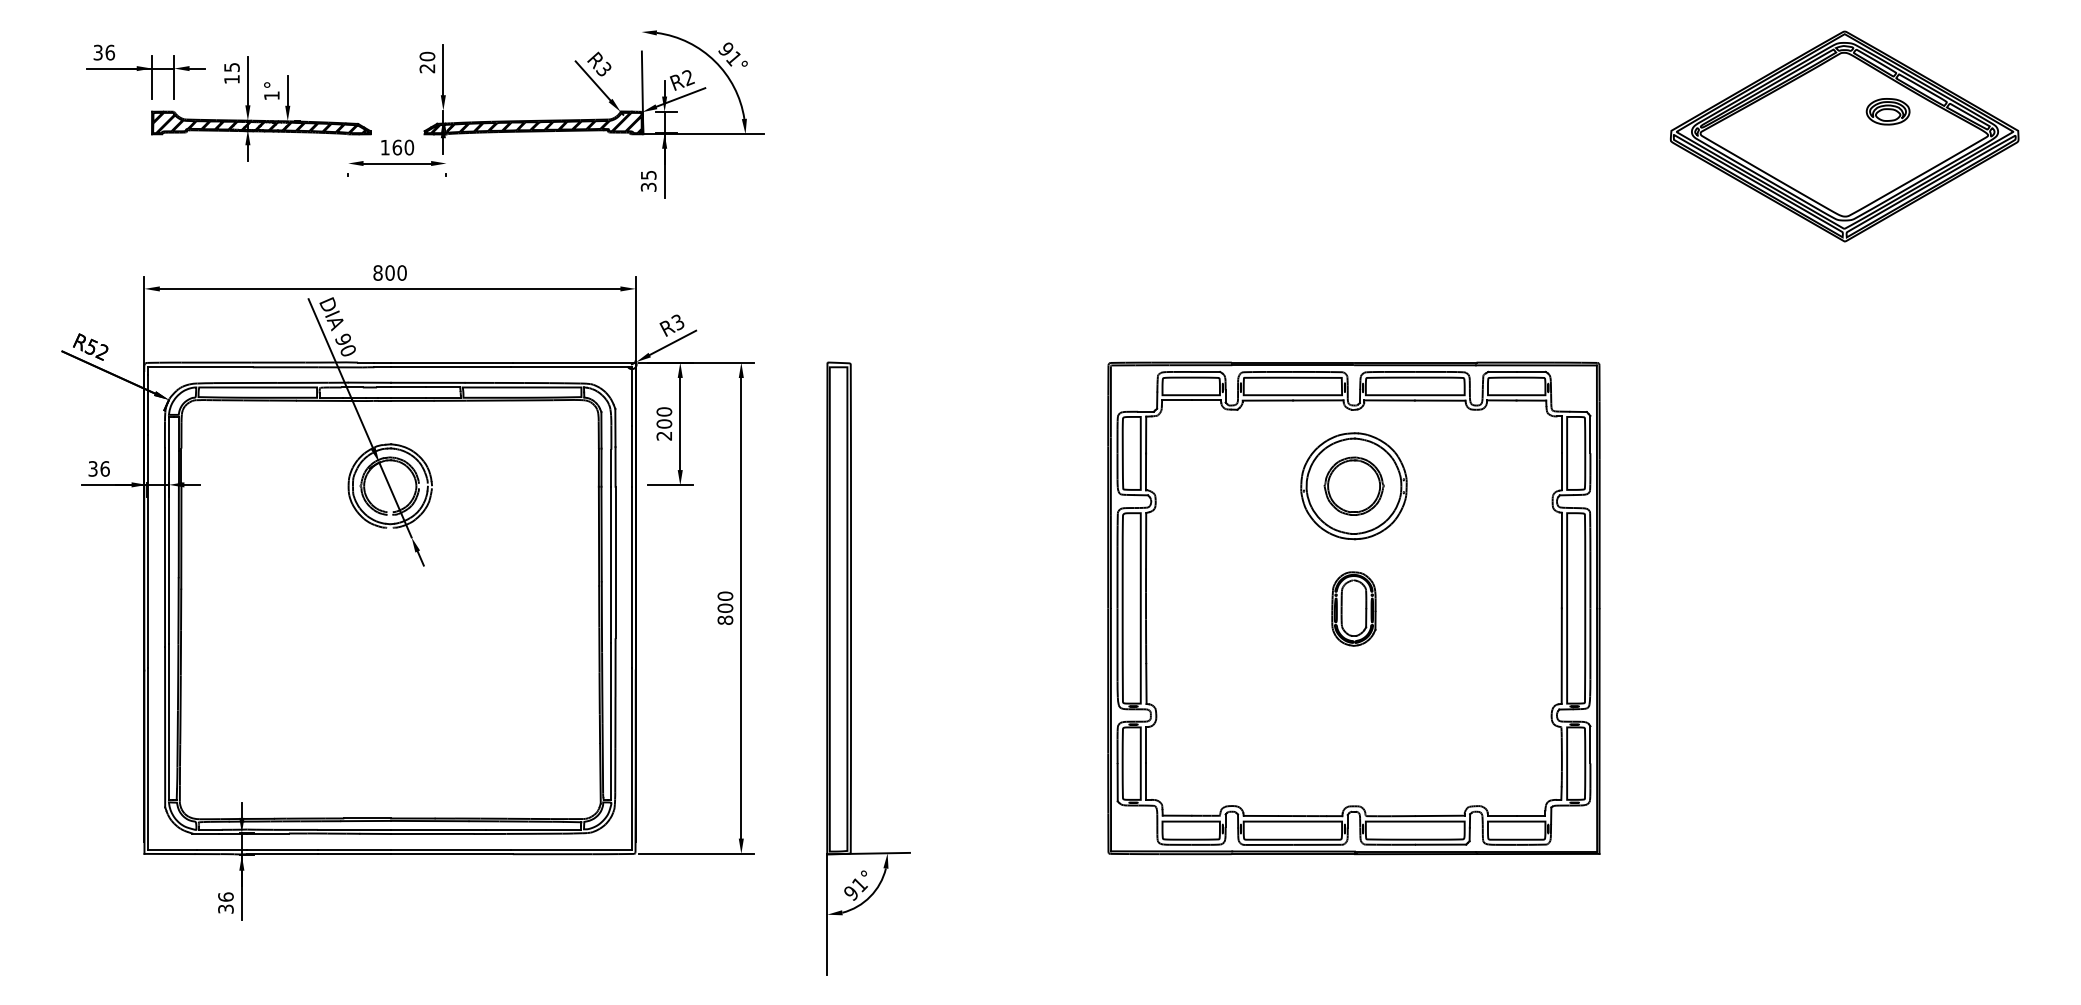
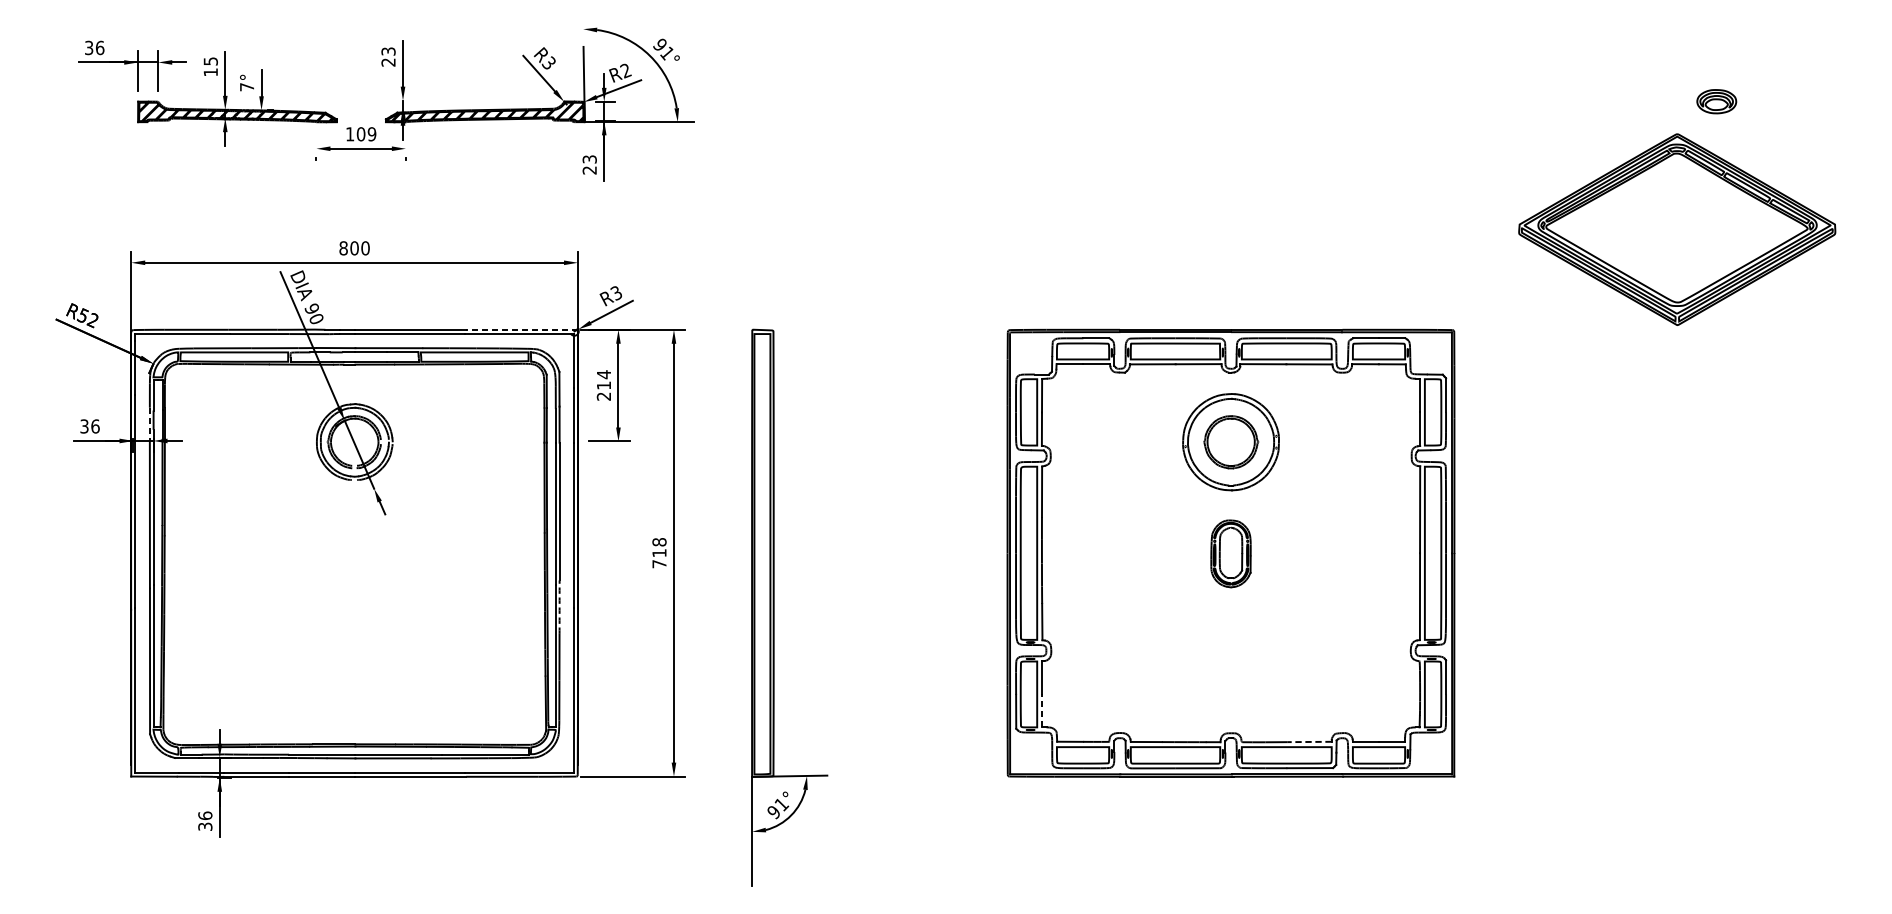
text: (427, 56) -> (388, 51), 20 -> 23
text: (271, 95) -> (246, 86), 1° -> 7°
part: (1844, 136) -> (1677, 229), moved
text: (402, 147) -> (365, 134), 160 -> 109
text: (648, 180) -> (589, 164), 35 -> 23
line: (574, 362) -> (522, 329), solid -> dashed
text: (664, 417) -> (604, 379), 200 -> 214
line: (164, 467) -> (149, 425), solid -> dashed
text: (725, 607) -> (659, 552), 800 -> 718
arc: (615, 667) -> (559, 607), solid -> dashed
line: (1146, 781) -> (1042, 710), solid -> dashed
line: (1439, 815) -> (1308, 741), solid -> dashed

